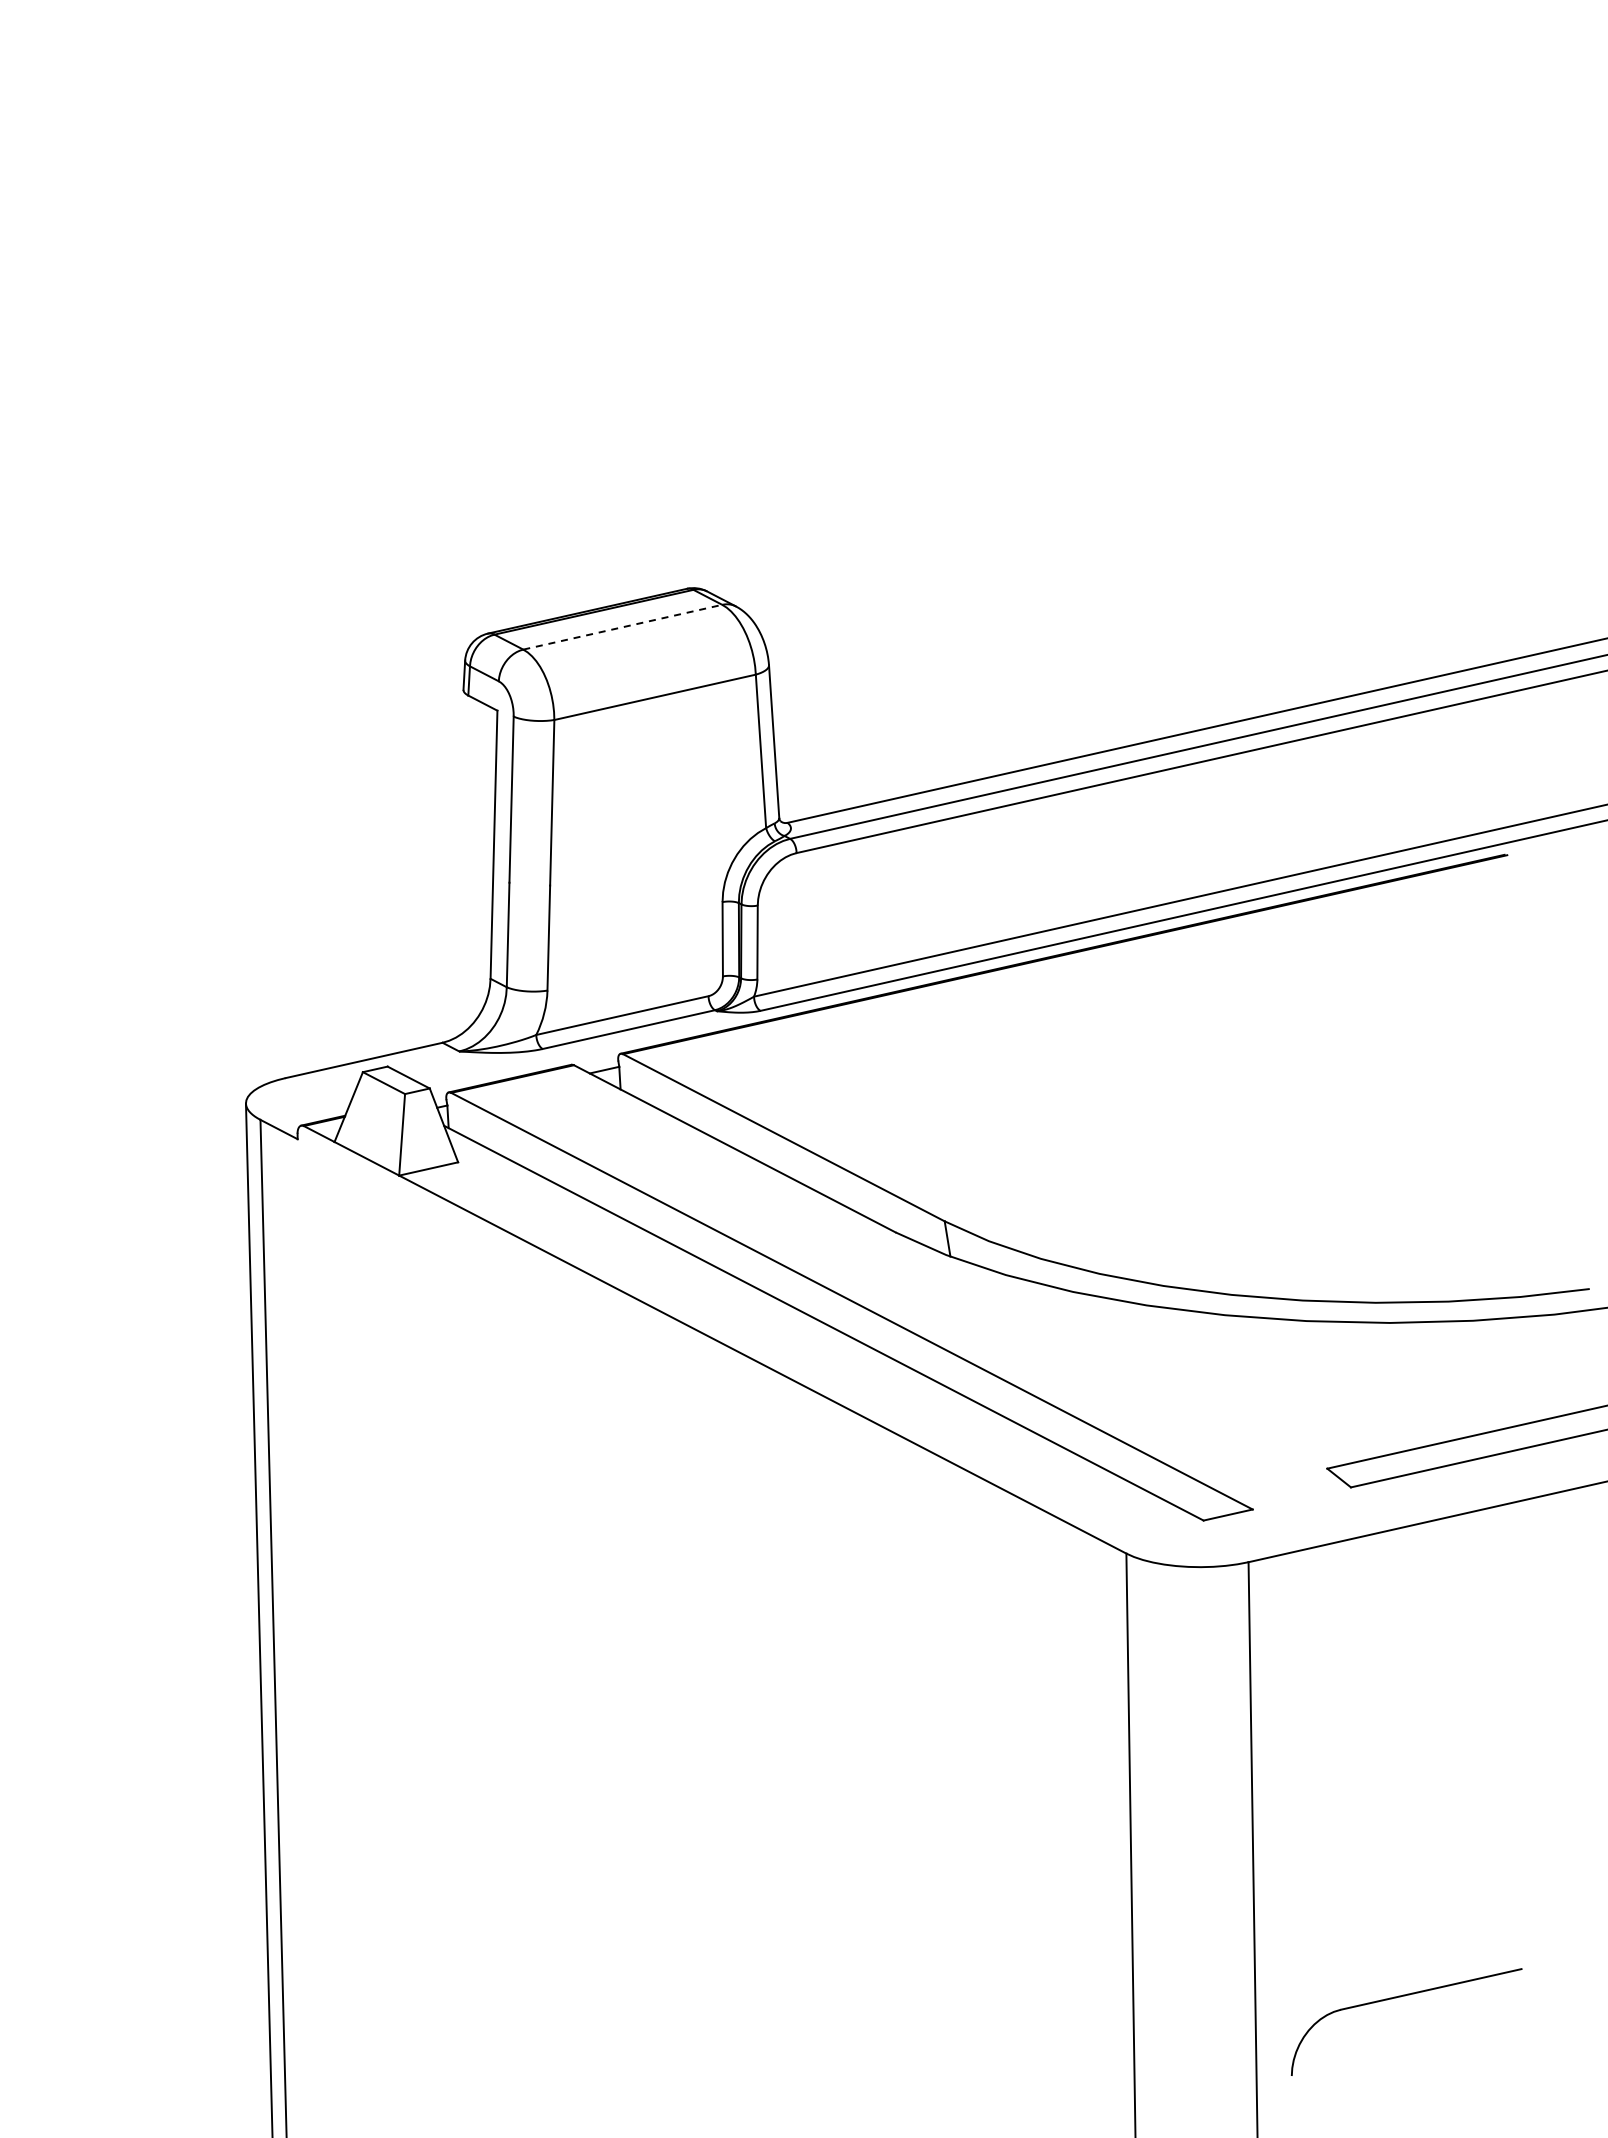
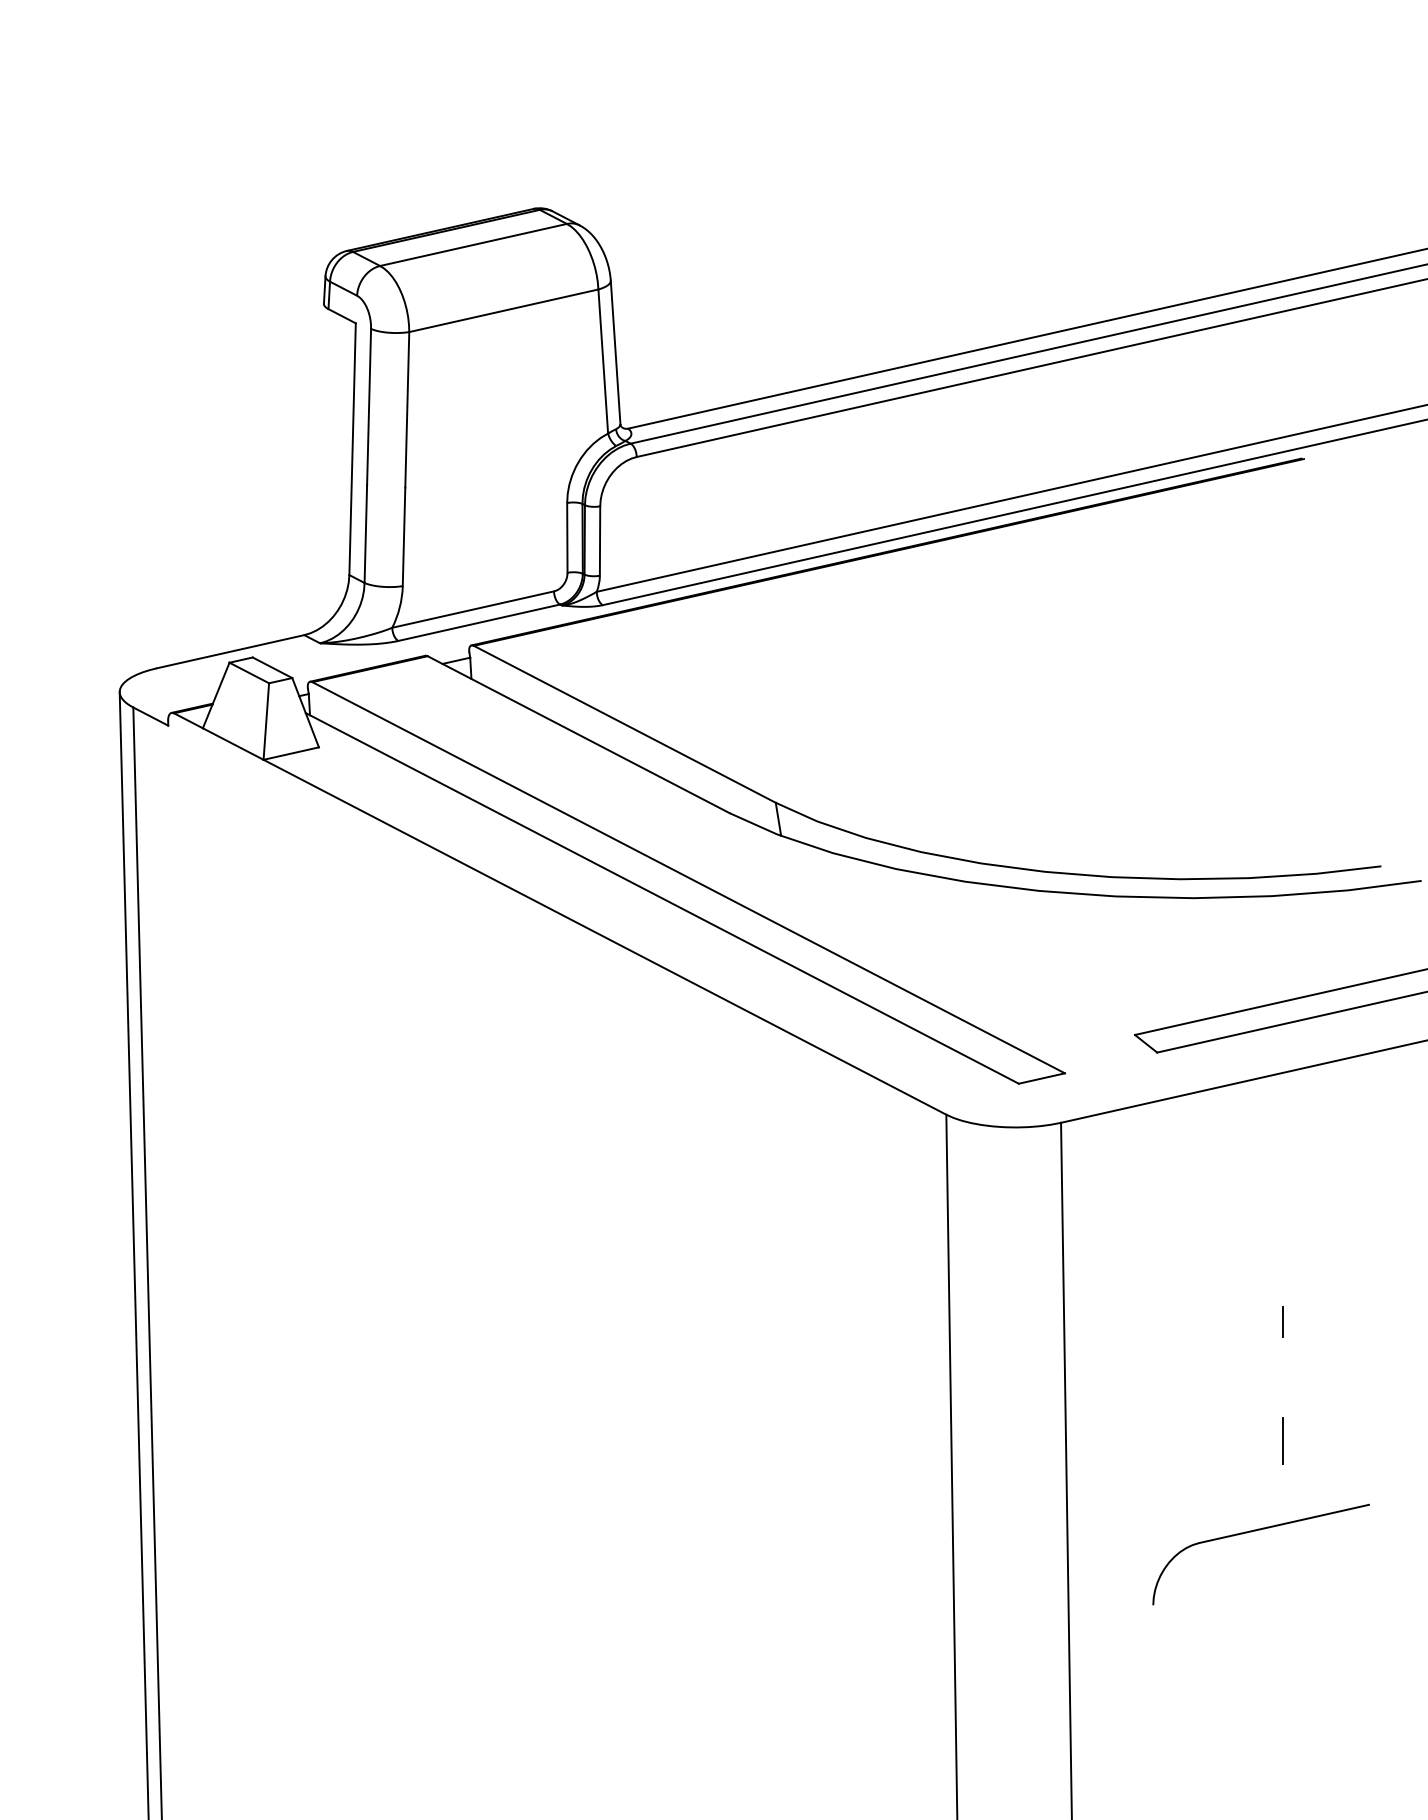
line: (622, 627) -> (473, 245), dashed -> solid
line: (1484, 1773) -> (1282, 1321), added
line: (1484, 1901) -> (1282, 1441), added
part: (1400, 1997) -> (1255, 1531), moved

